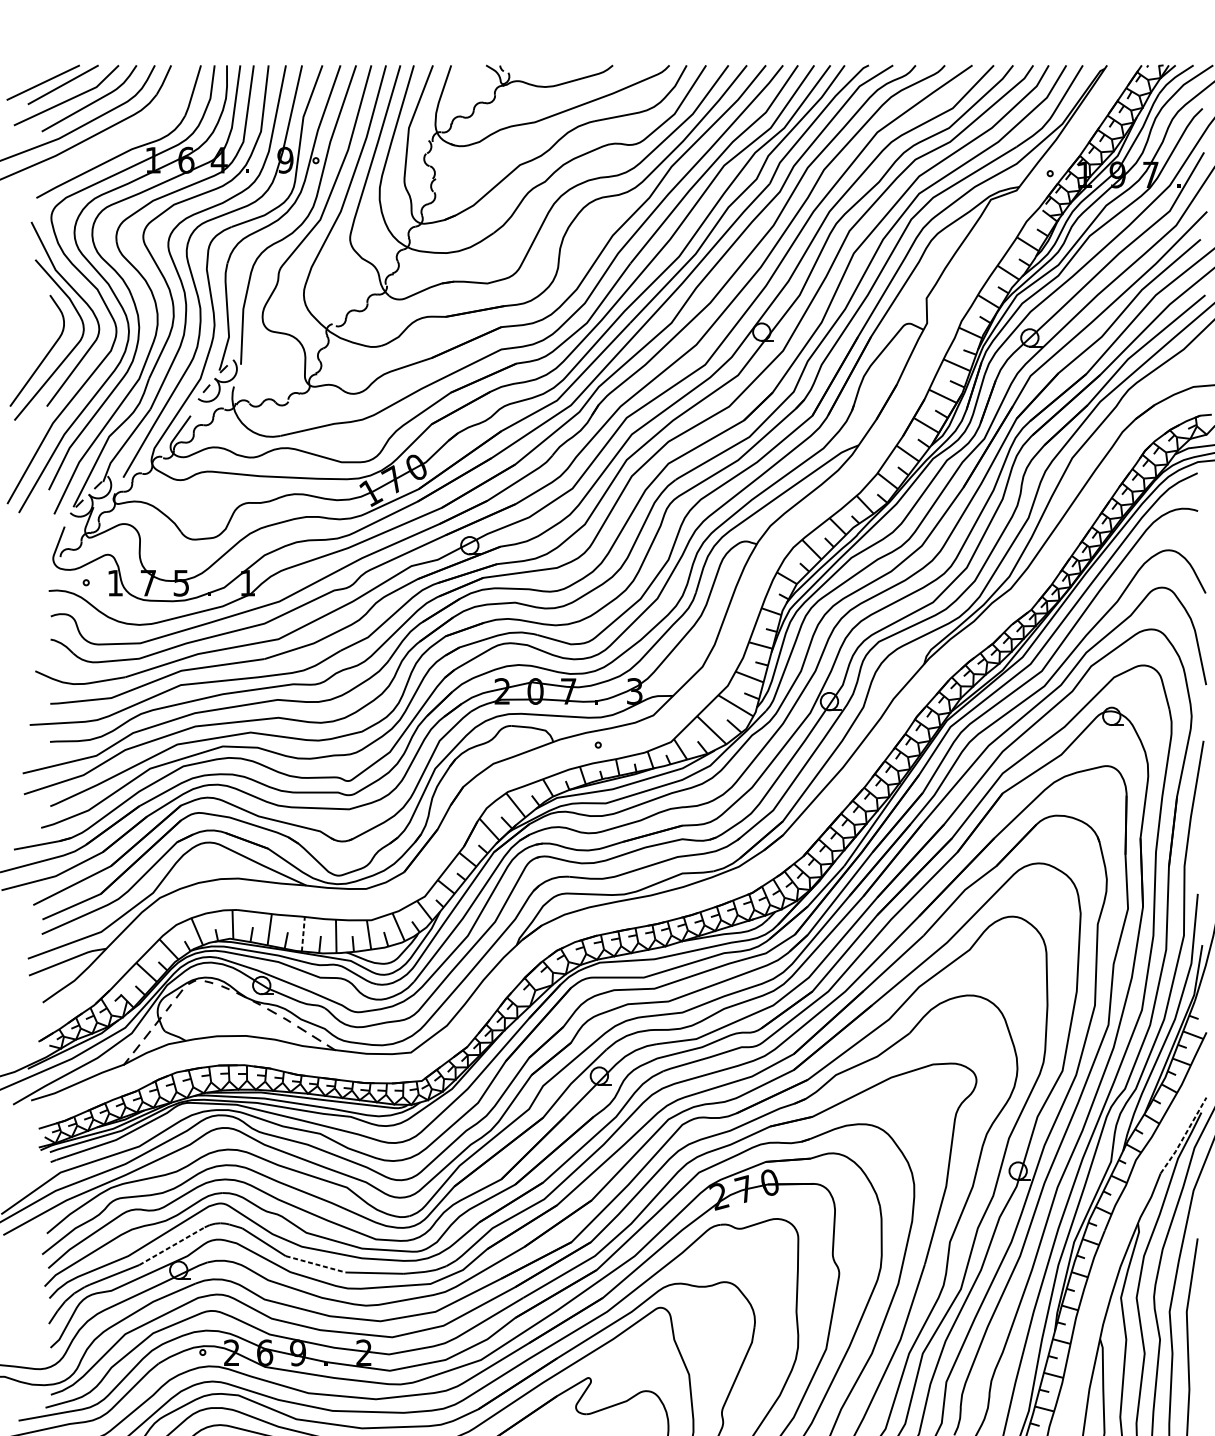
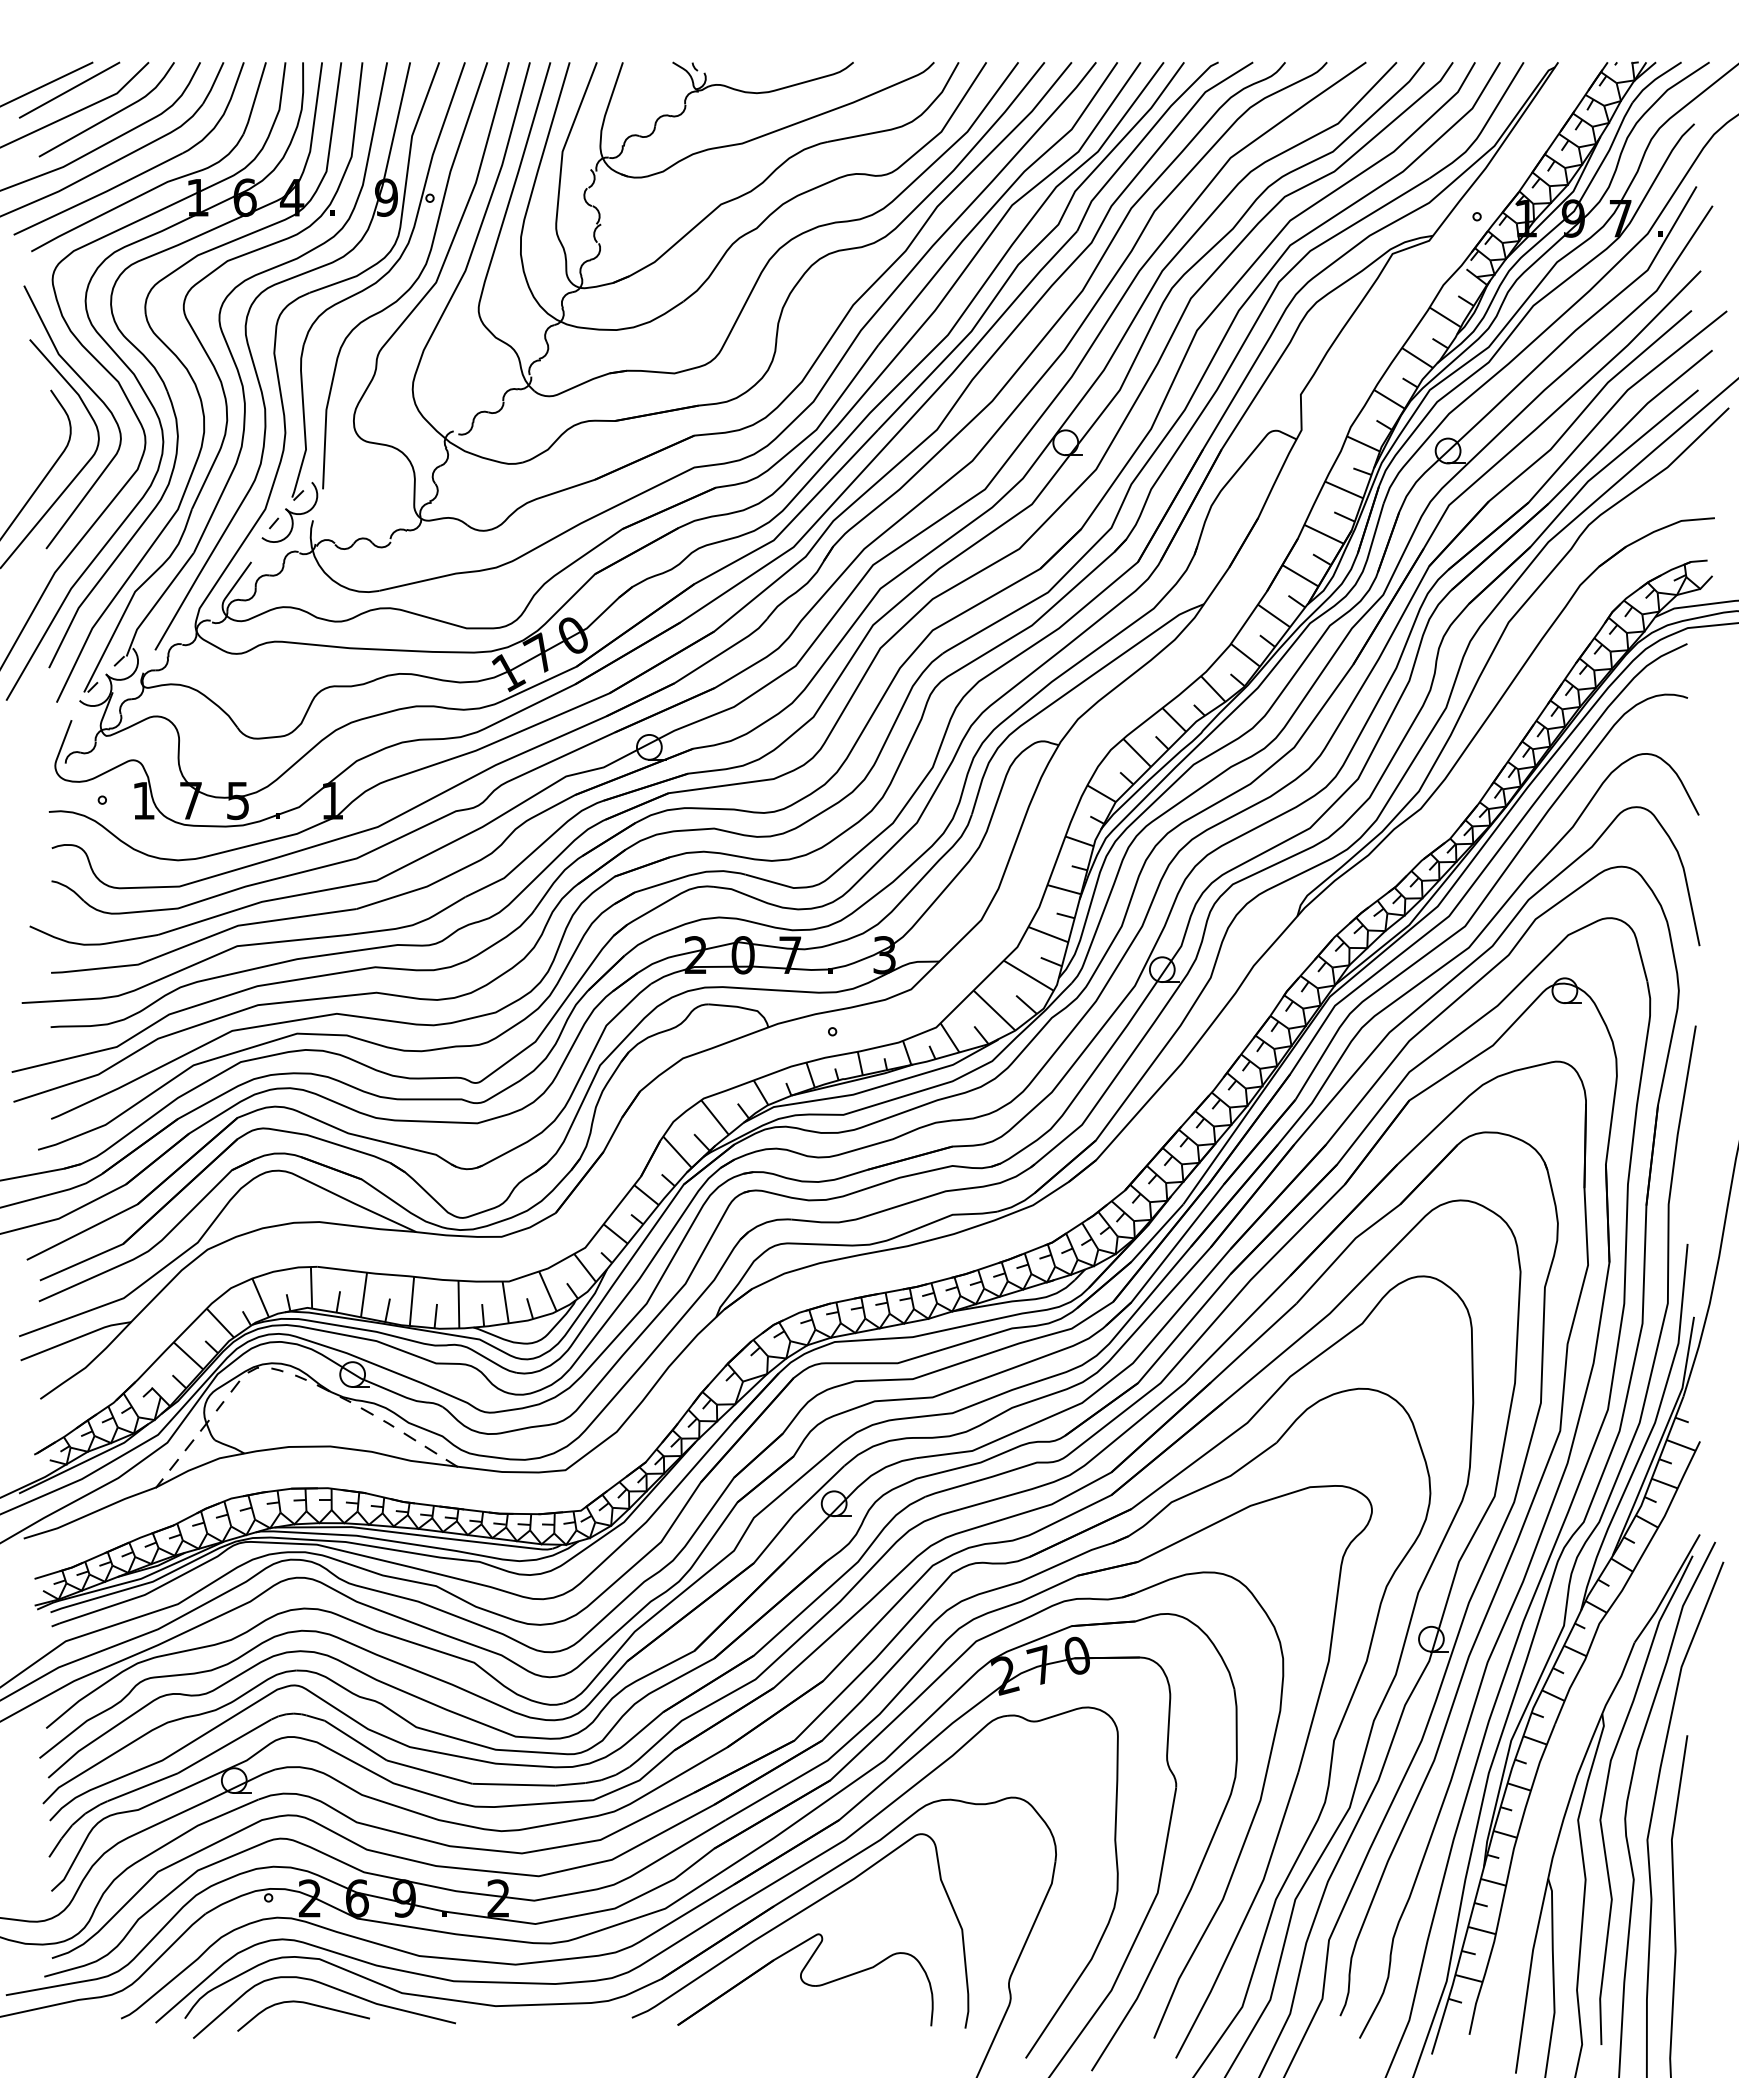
part: (113, 142) -> (141, 172), added
line: (303, 934) -> (411, 1301), dashed -> solid
line: (1184, 1136) -> (1668, 1589), dashed -> solid
line: (171, 1246) -> (224, 1746), dashed -> solid
line: (316, 1264) -> (430, 1772), dashed -> solid

